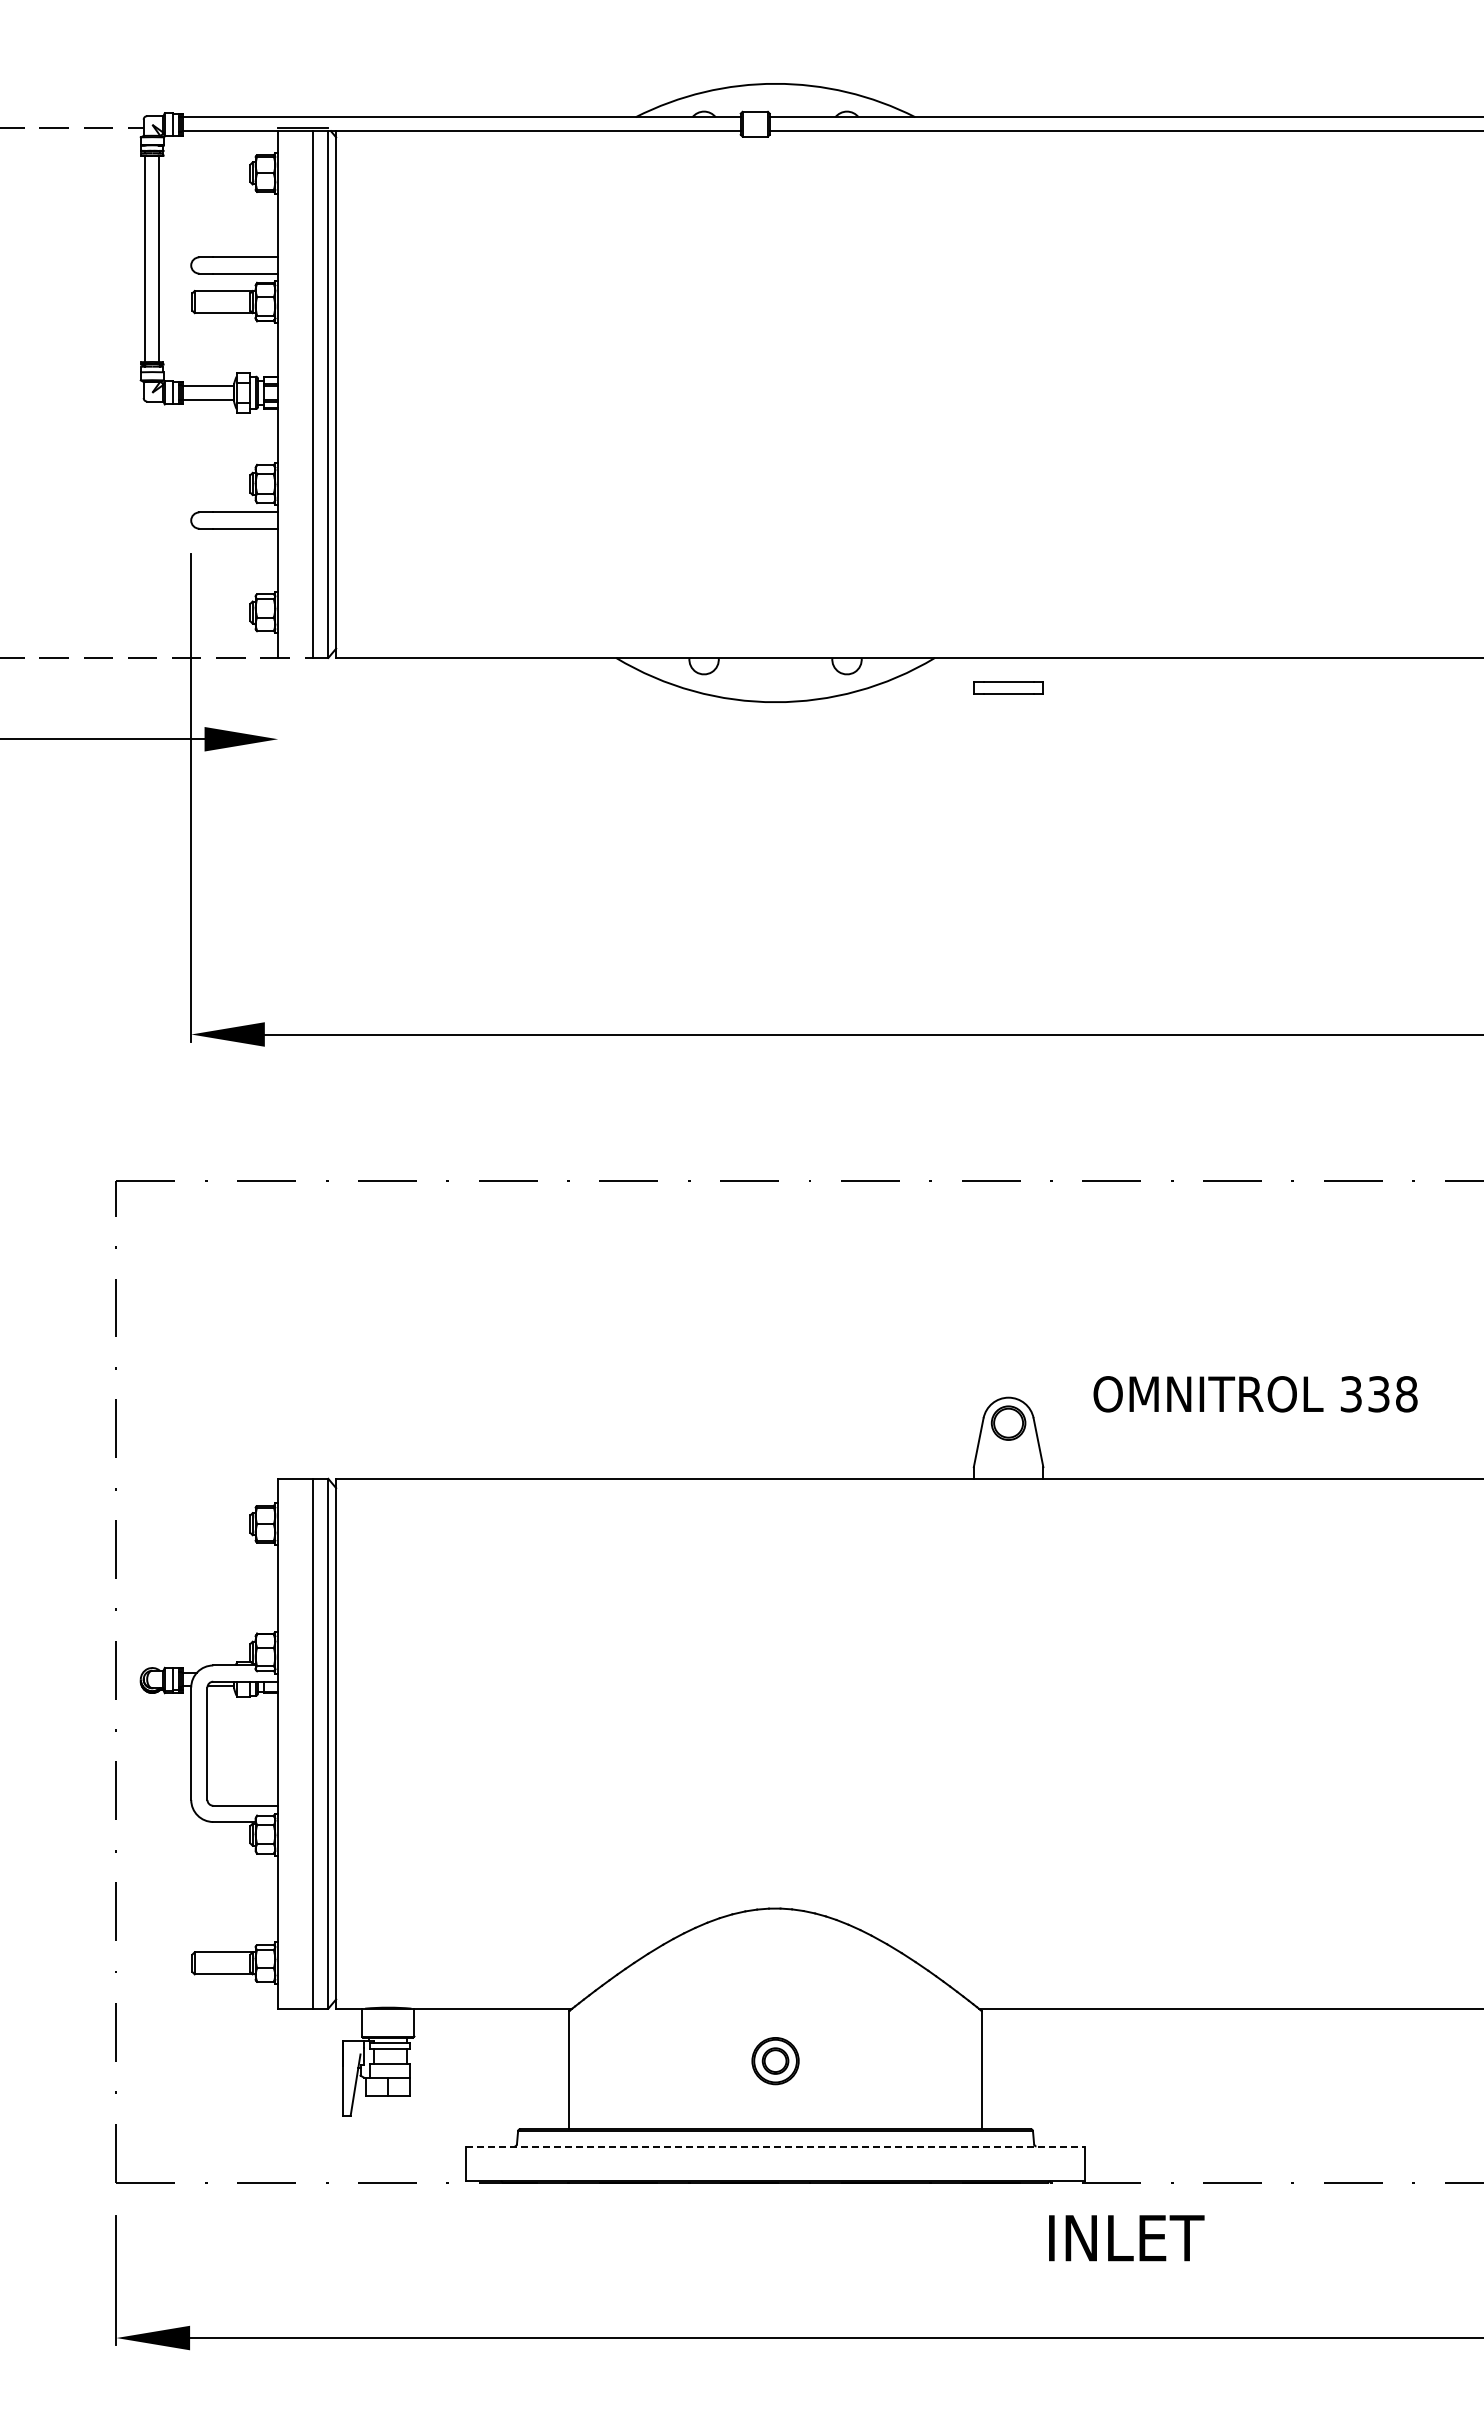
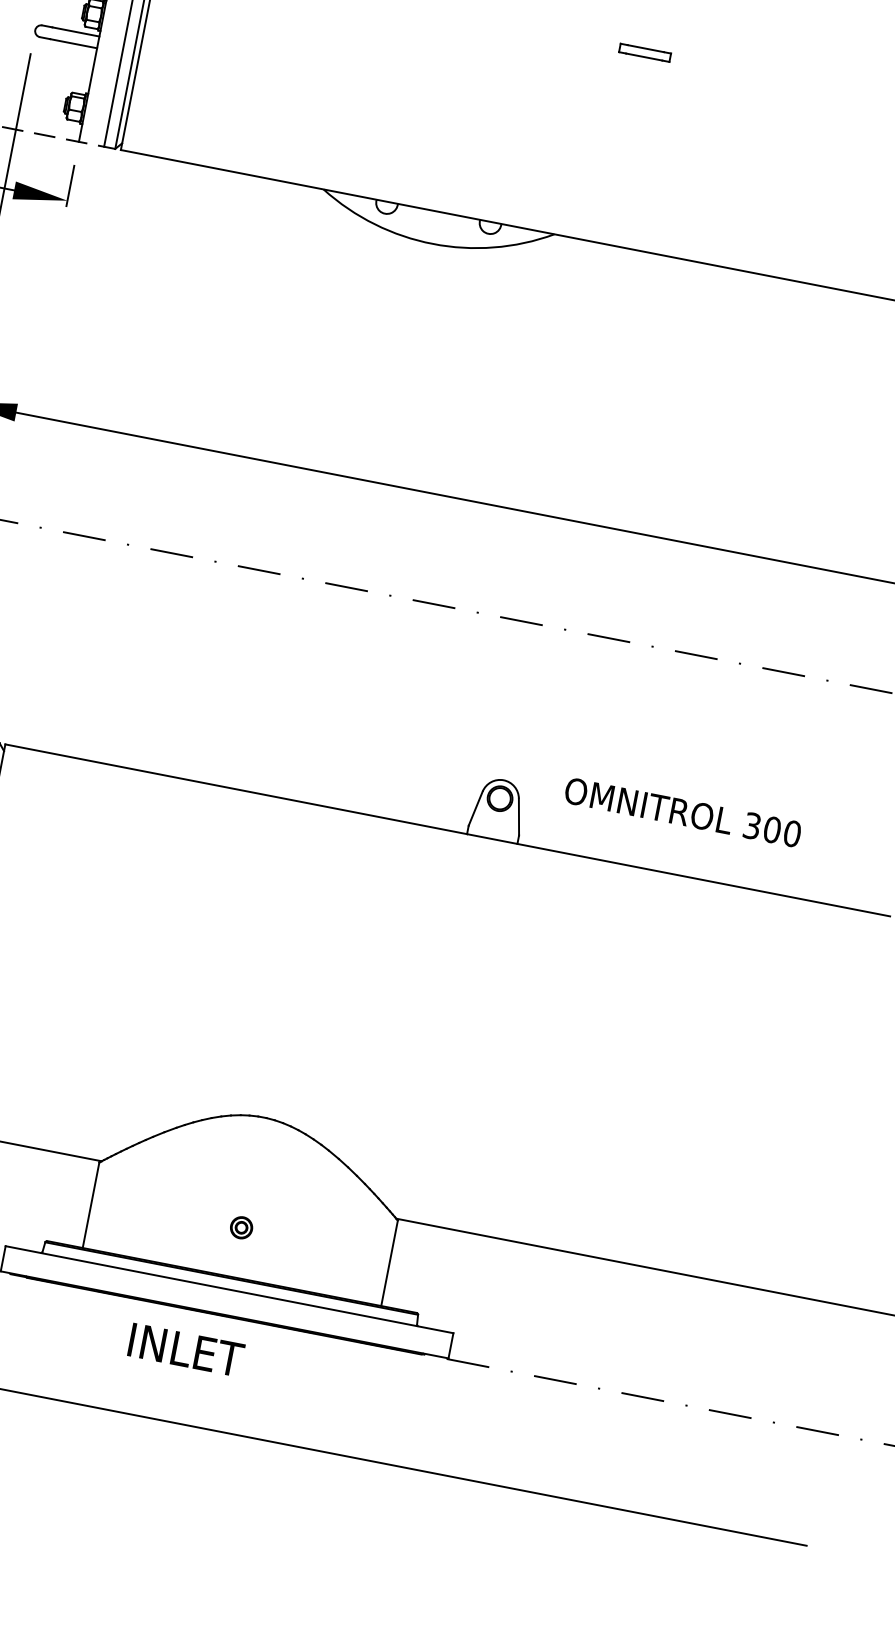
part: (1008, 687) -> (645, 52), moved
line: (278, 718) -> (70, 185), added
text: (1392, 1394) -> (782, 832), 338 -> 300
part: (775, 2060) -> (241, 1227), size x0.62
line: (776, 2146) -> (230, 1289), dashed -> solid
text: (1126, 2238) -> (186, 1350), moved

